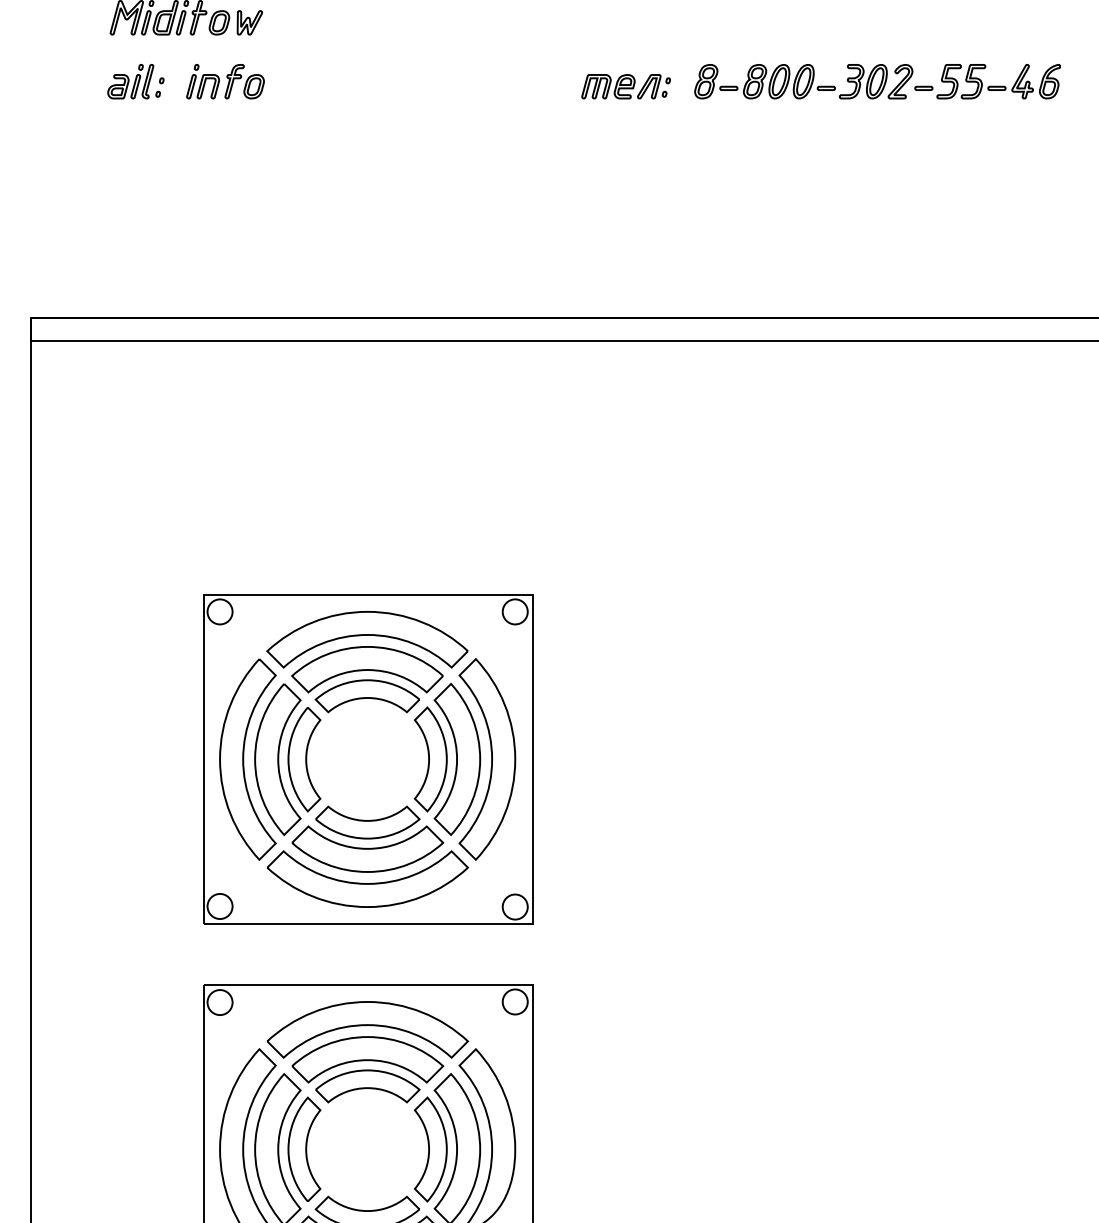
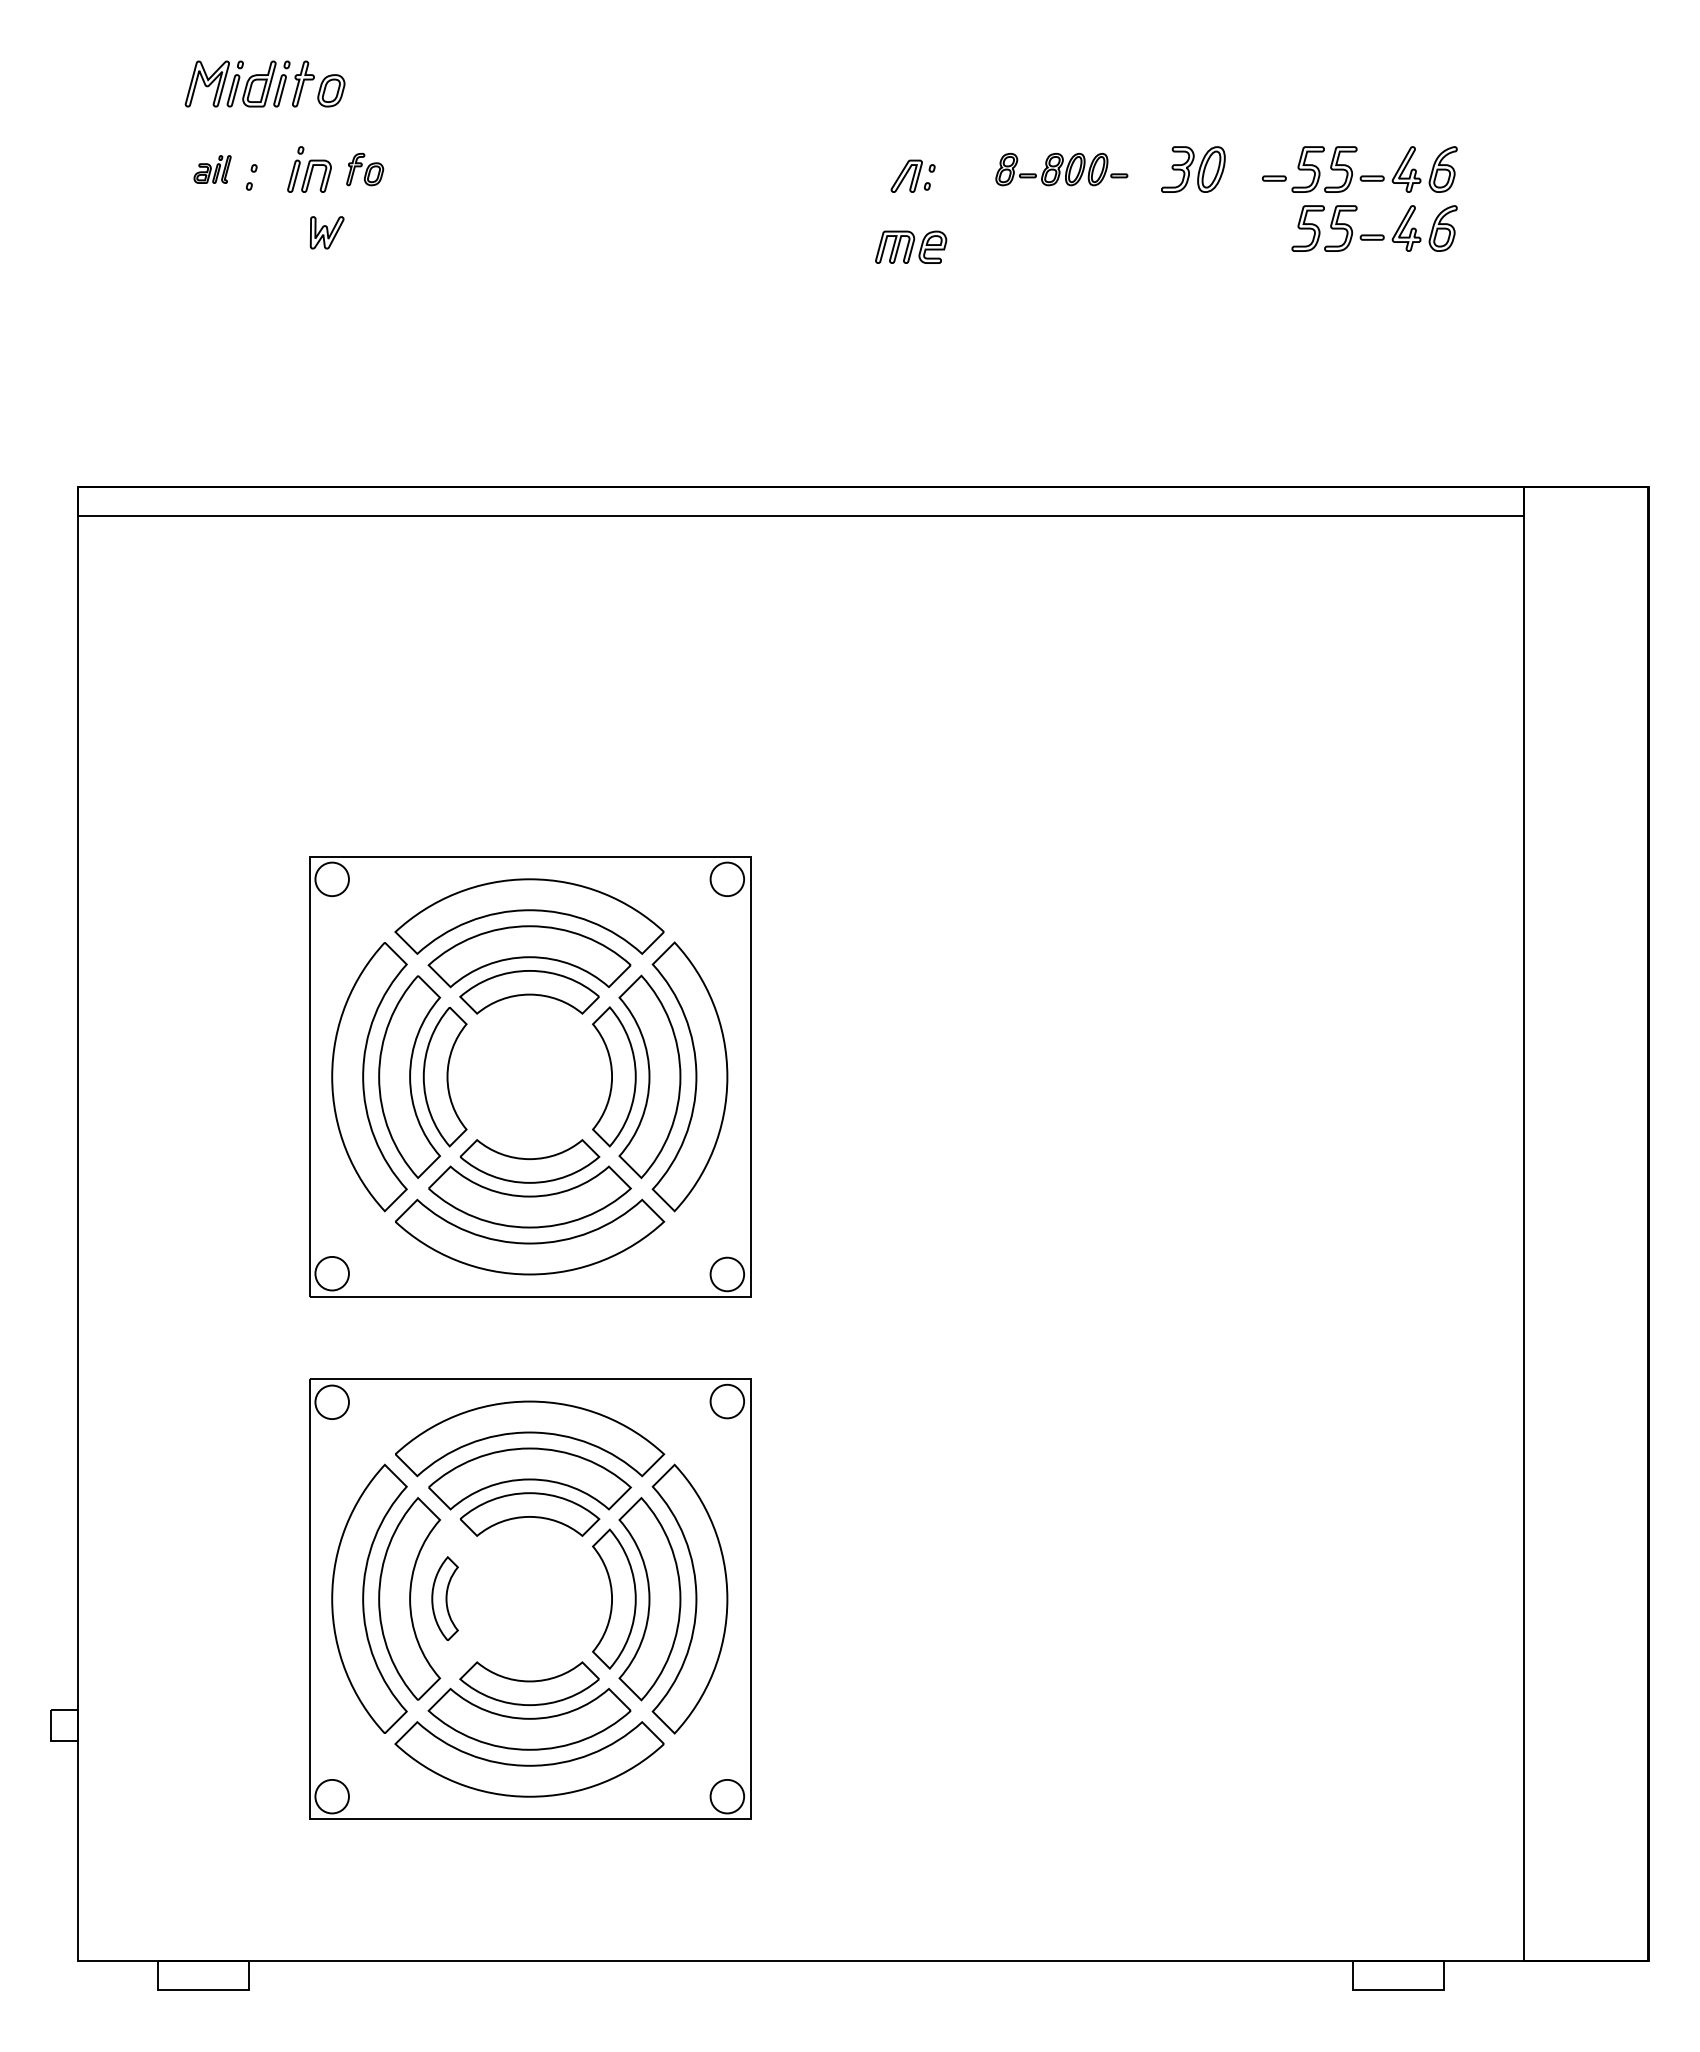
part: (249, 22) -> (326, 232), moved
part: (130, 81) -> (212, 169), size x0.6
part: (244, 81) -> (364, 169), size x0.7
part: (764, 81) -> (1061, 169), size x0.7
part: (900, 81) -> (1242, 169), removed
part: (608, 86) -> (911, 246), moved
part: (998, 125) -> (1374, 228), added
part: (303, 1149) -> (444, 1598), size x0.6

